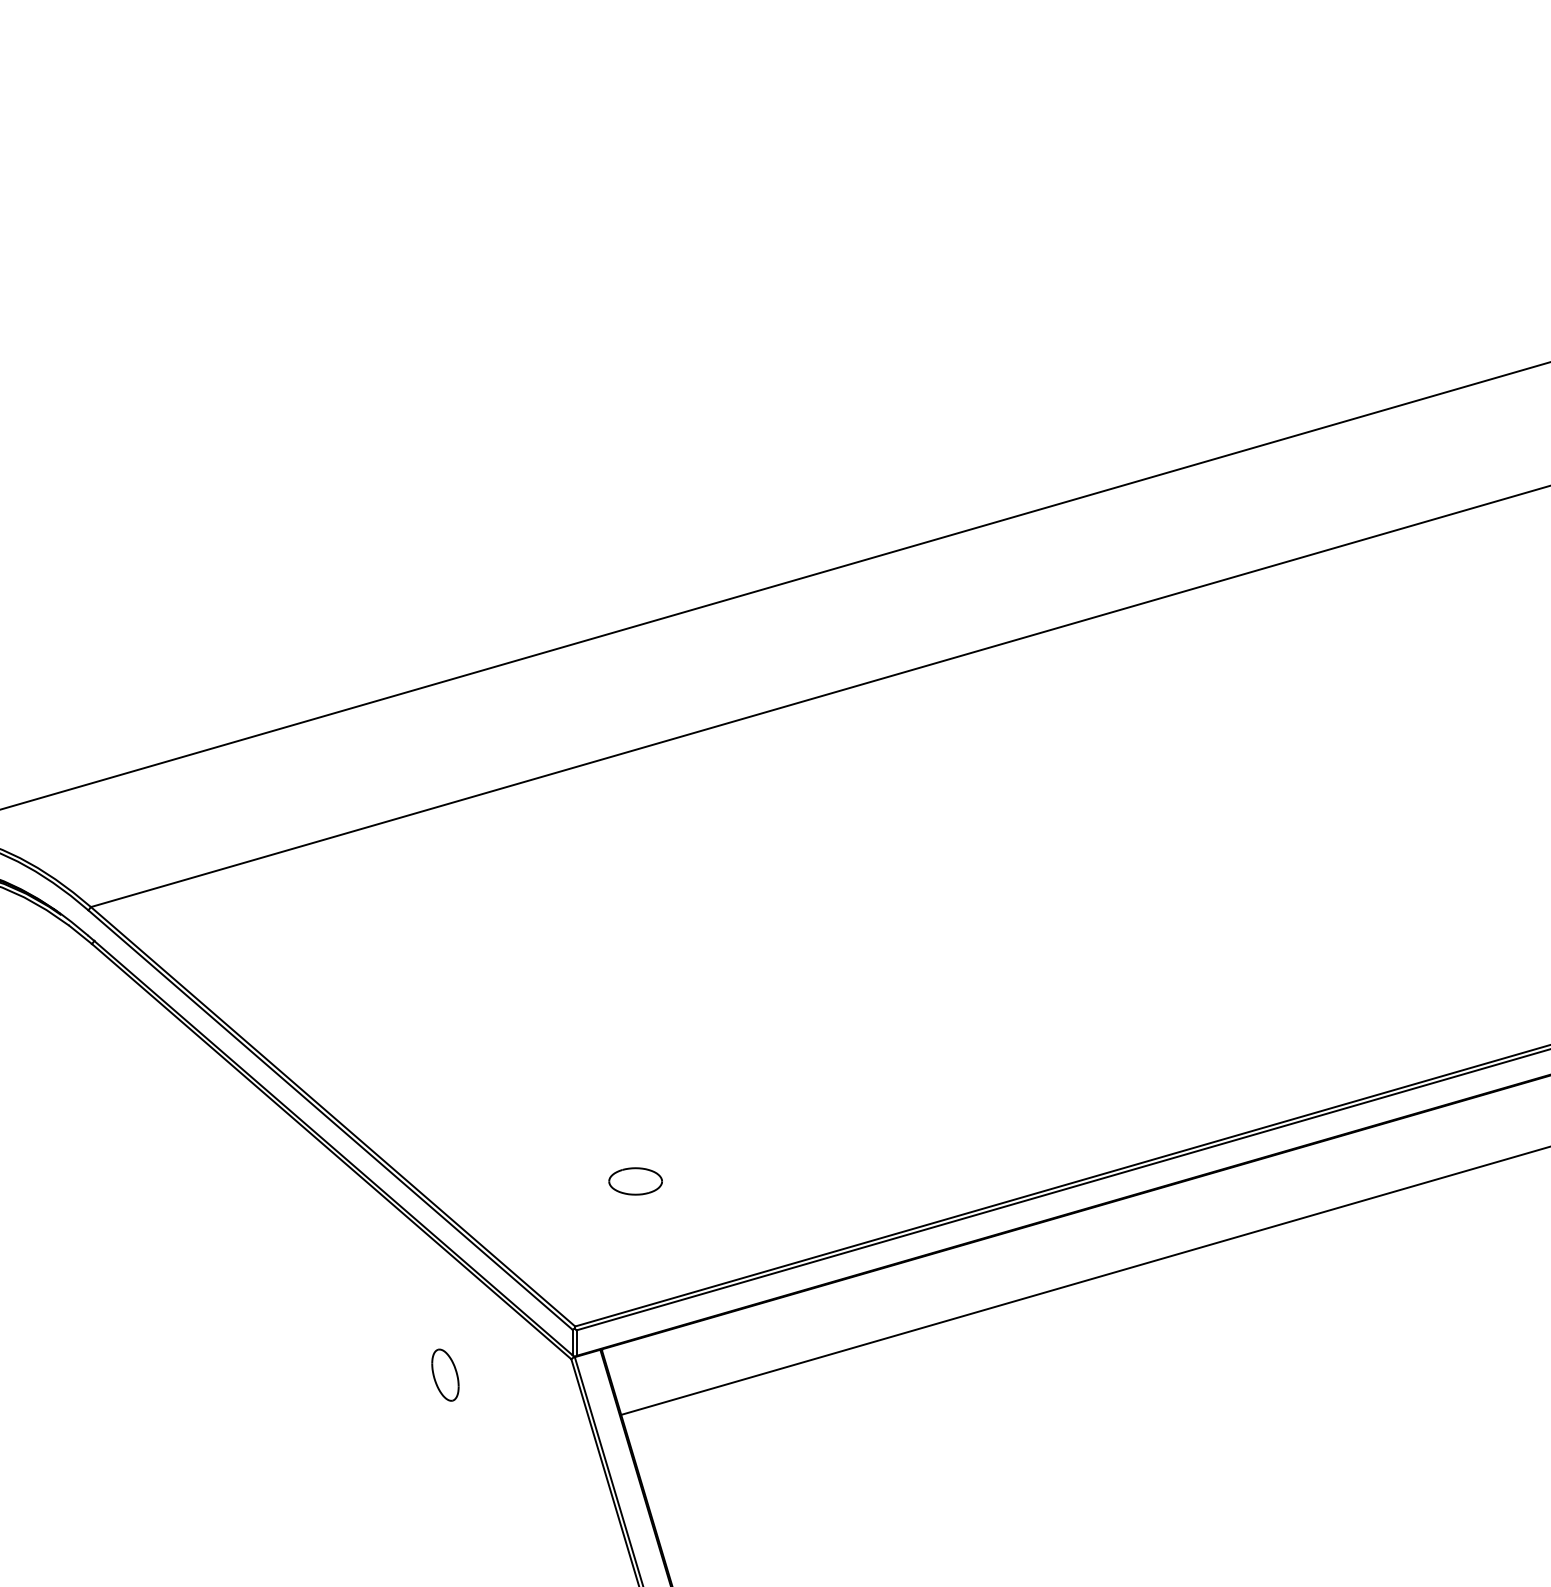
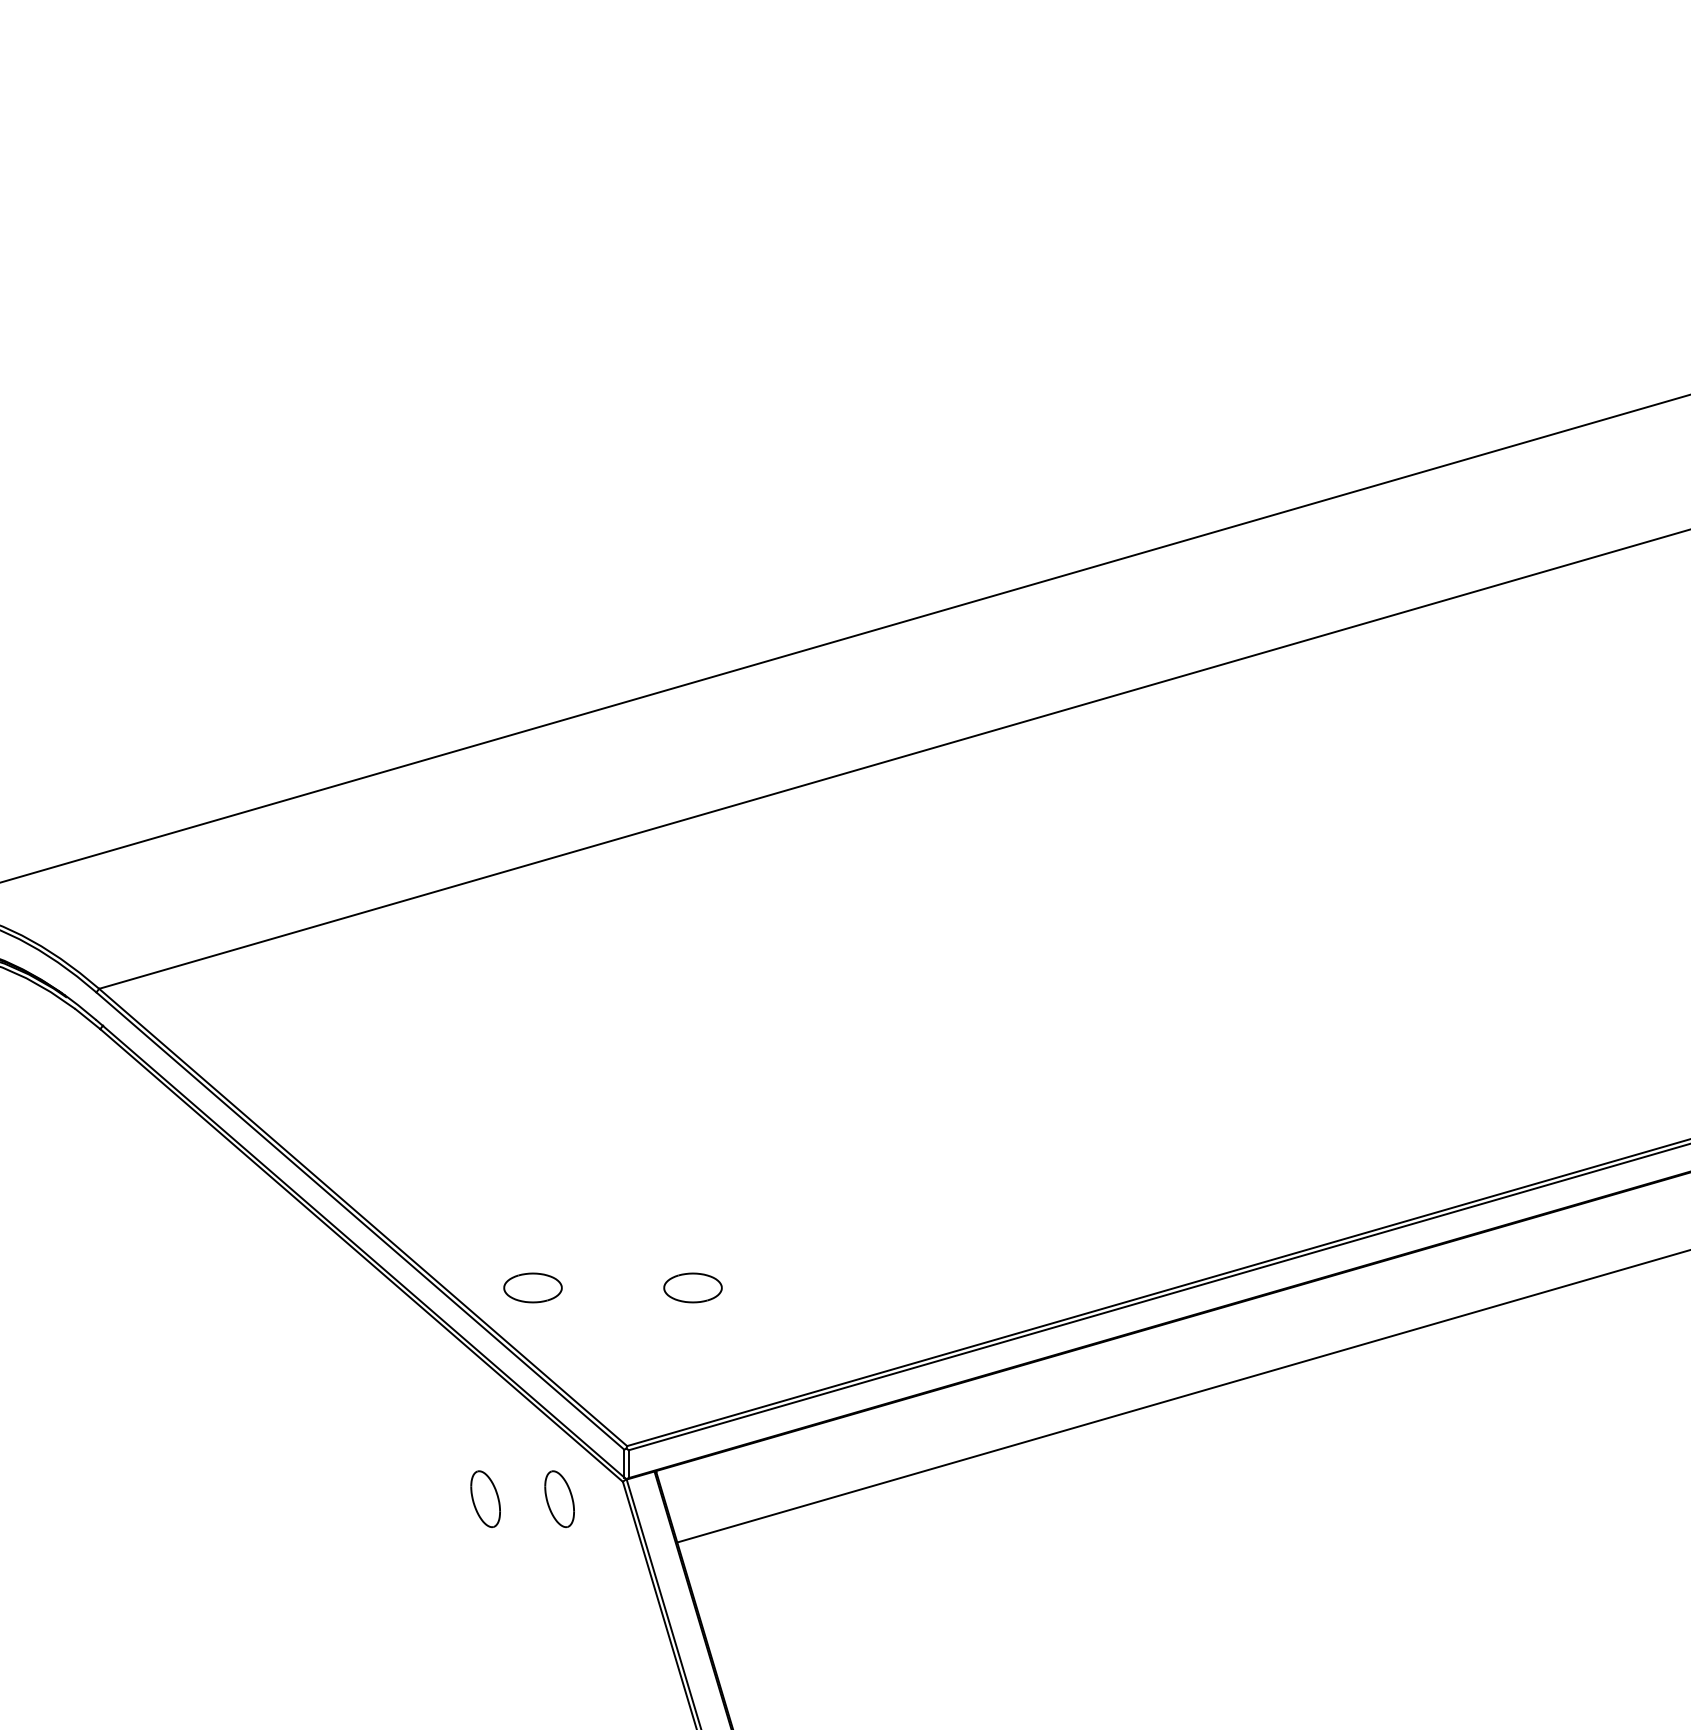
part: (488, 1181) -> (532, 1287), added
part: (513, 1374) -> (559, 1498), added

